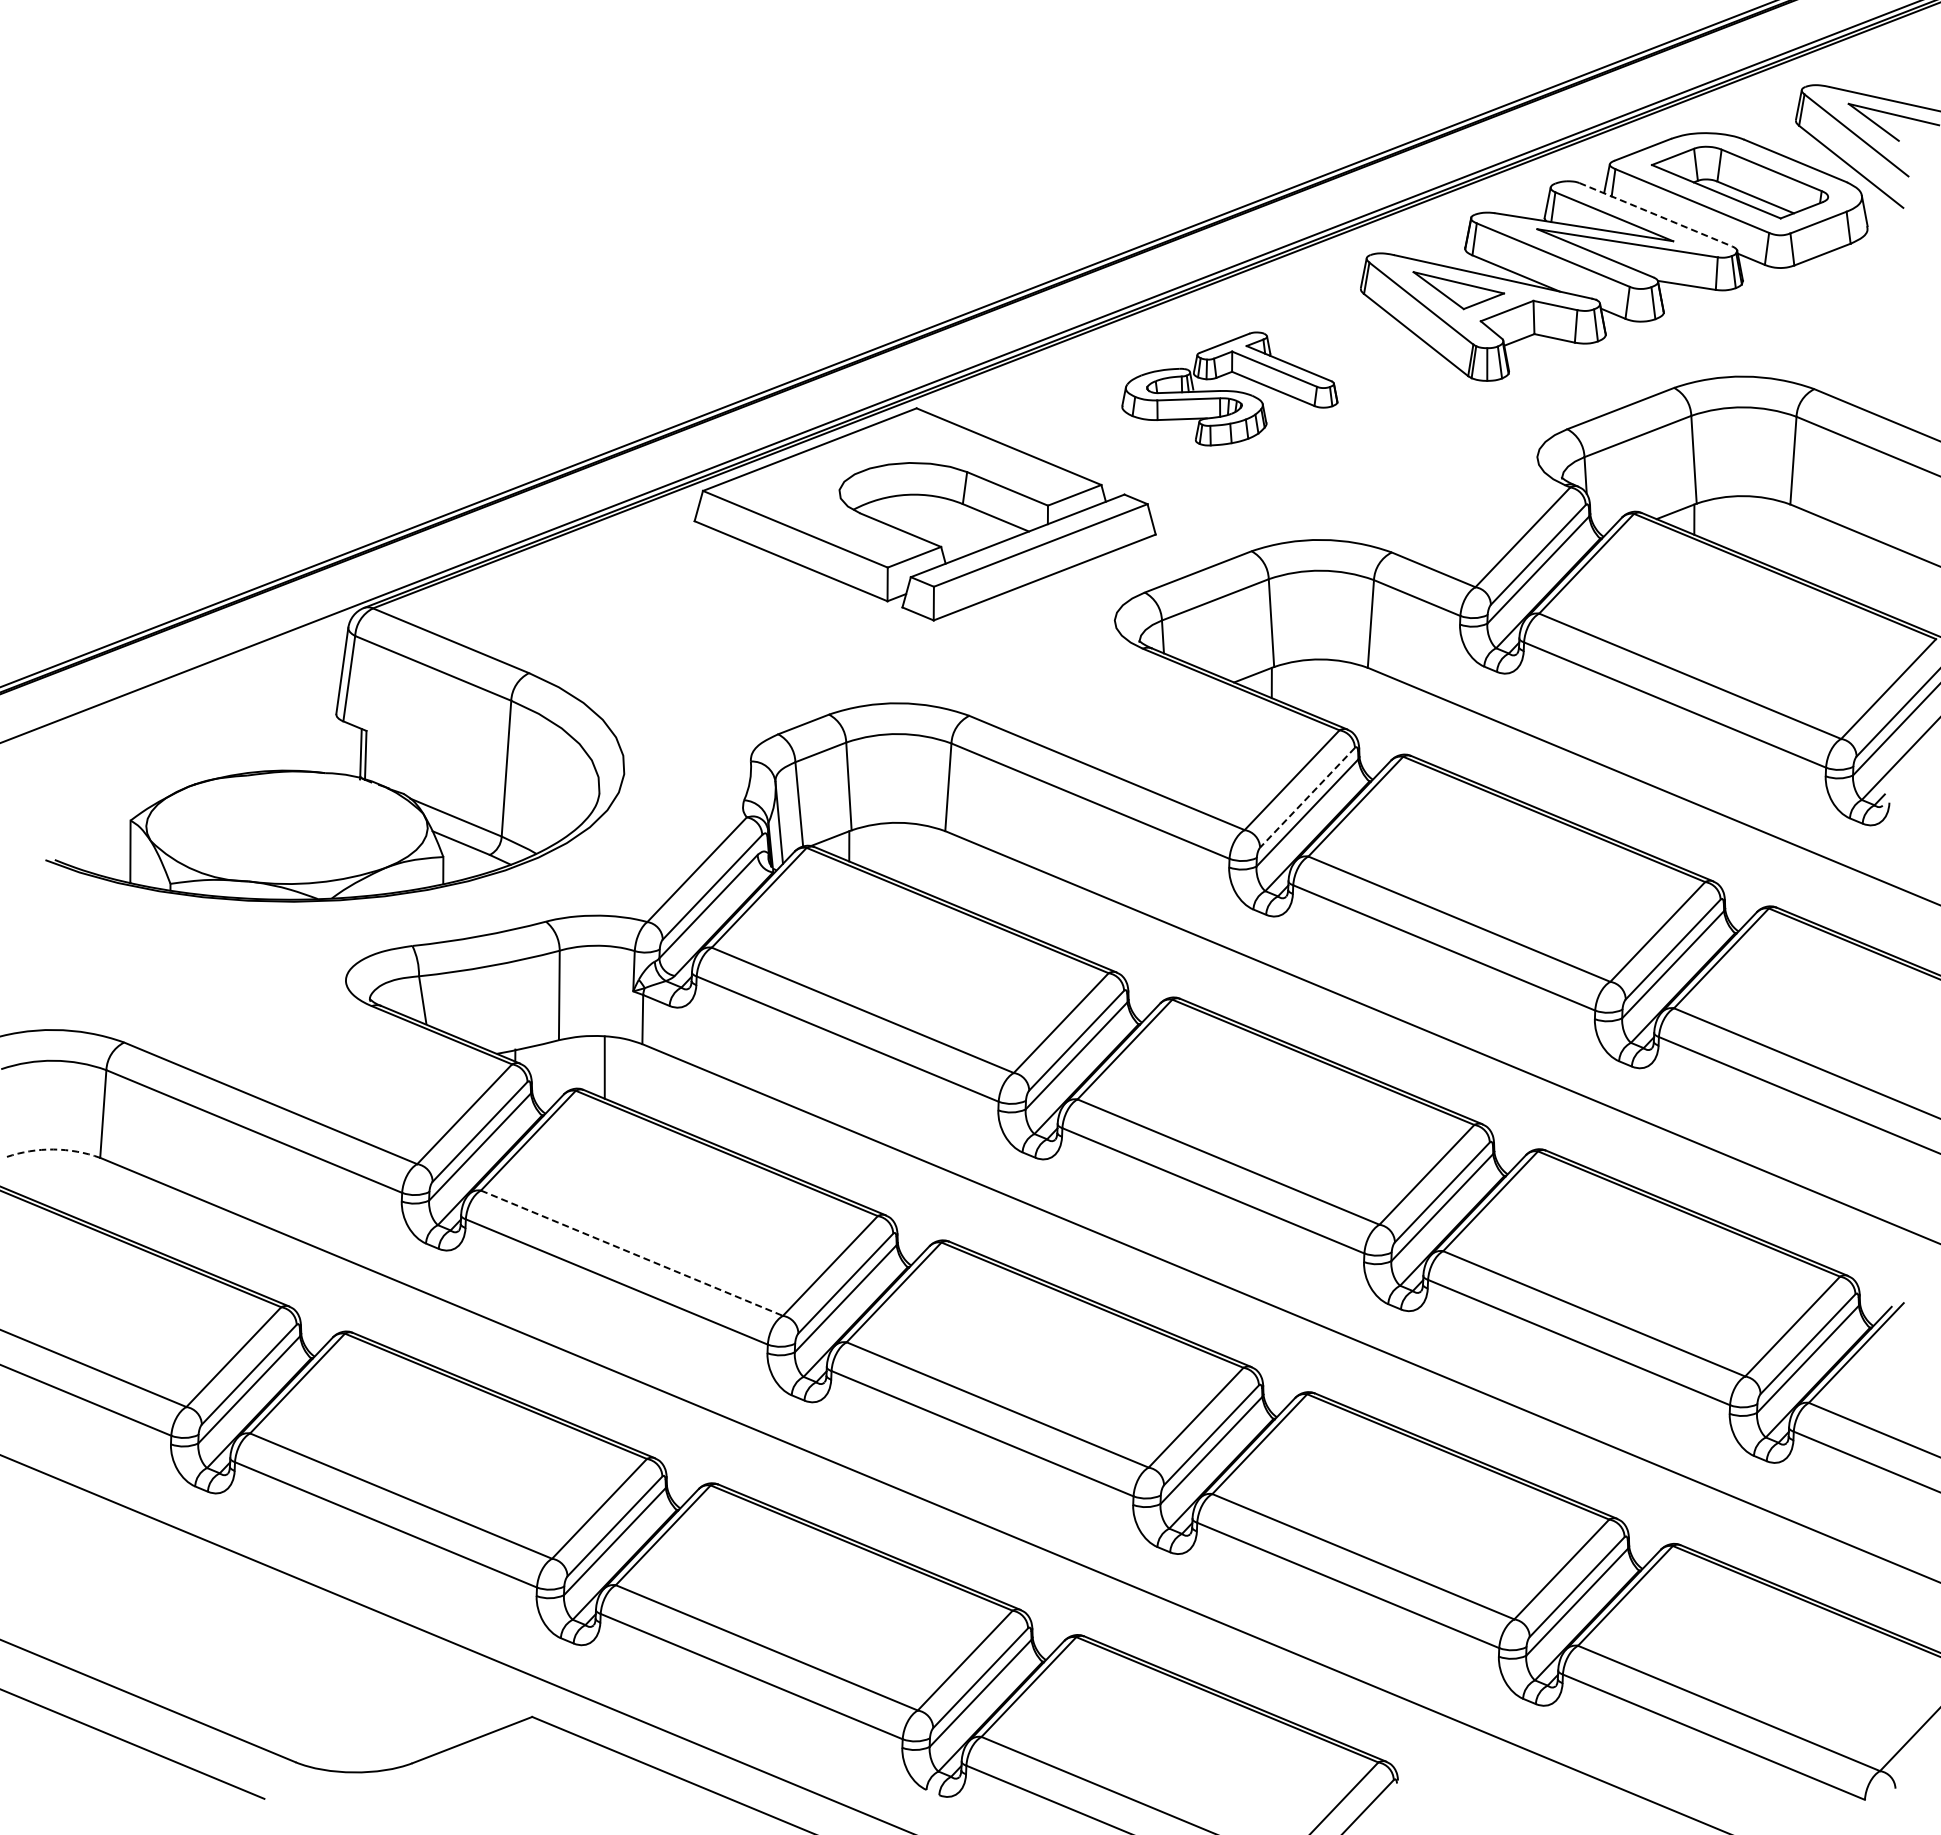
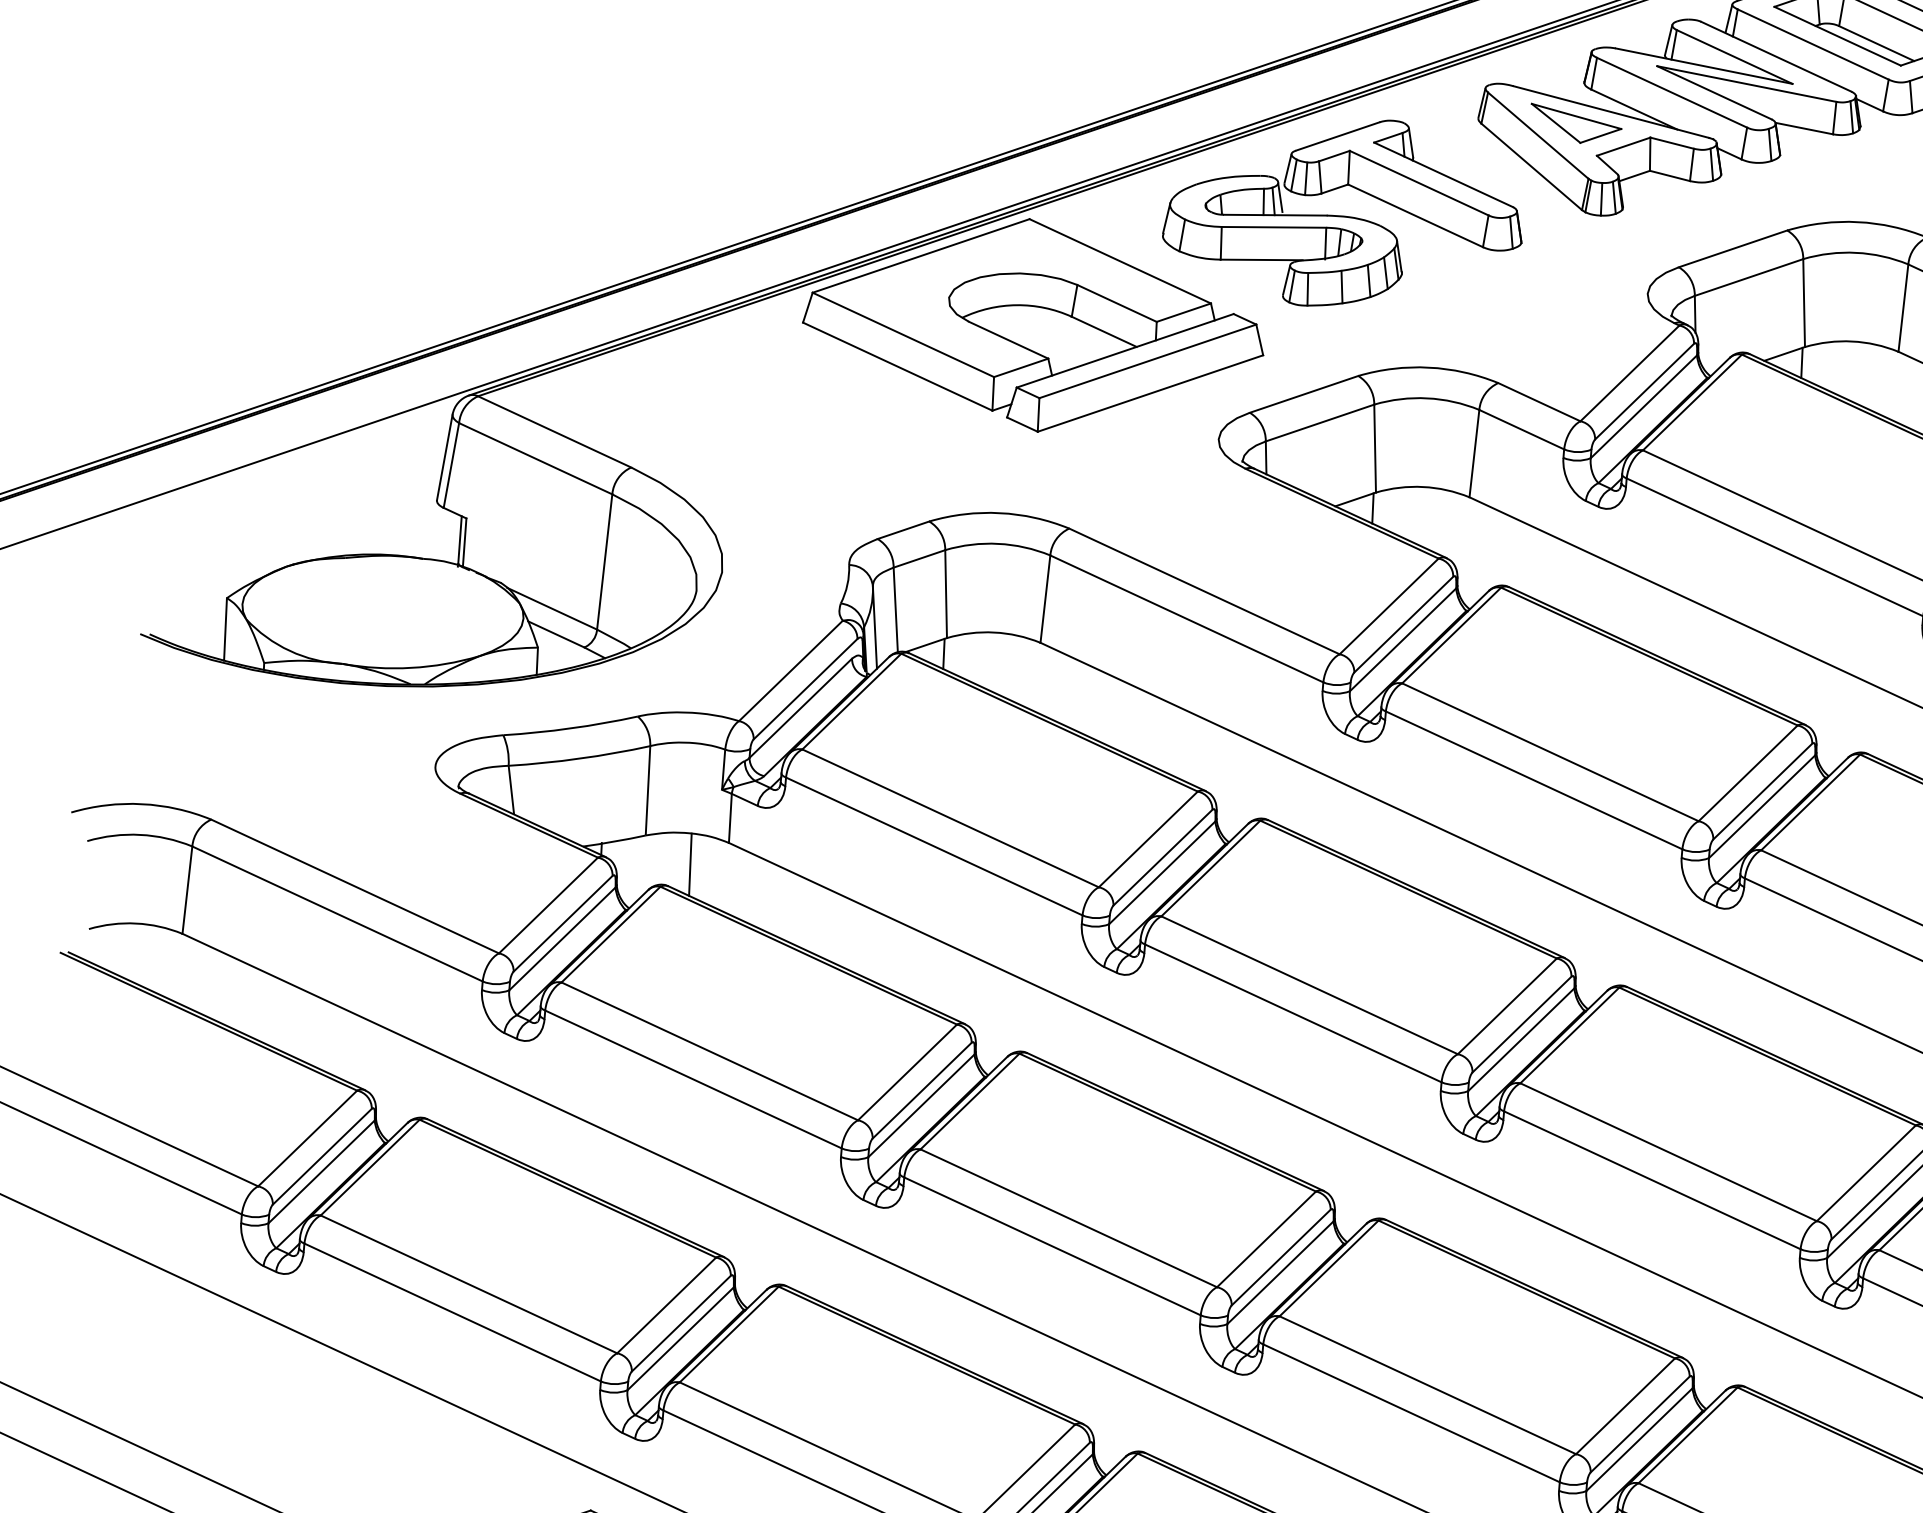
line: (1655, 214) -> (1775, 56), dashed -> solid
part: (1229, 388) -> (1343, 212), size x1.67
line: (1307, 797) -> (1403, 624), dashed -> solid
arc: (53, 1149) -> (136, 923), dashed -> solid
line: (632, 1253) -> (710, 1051), dashed -> solid

